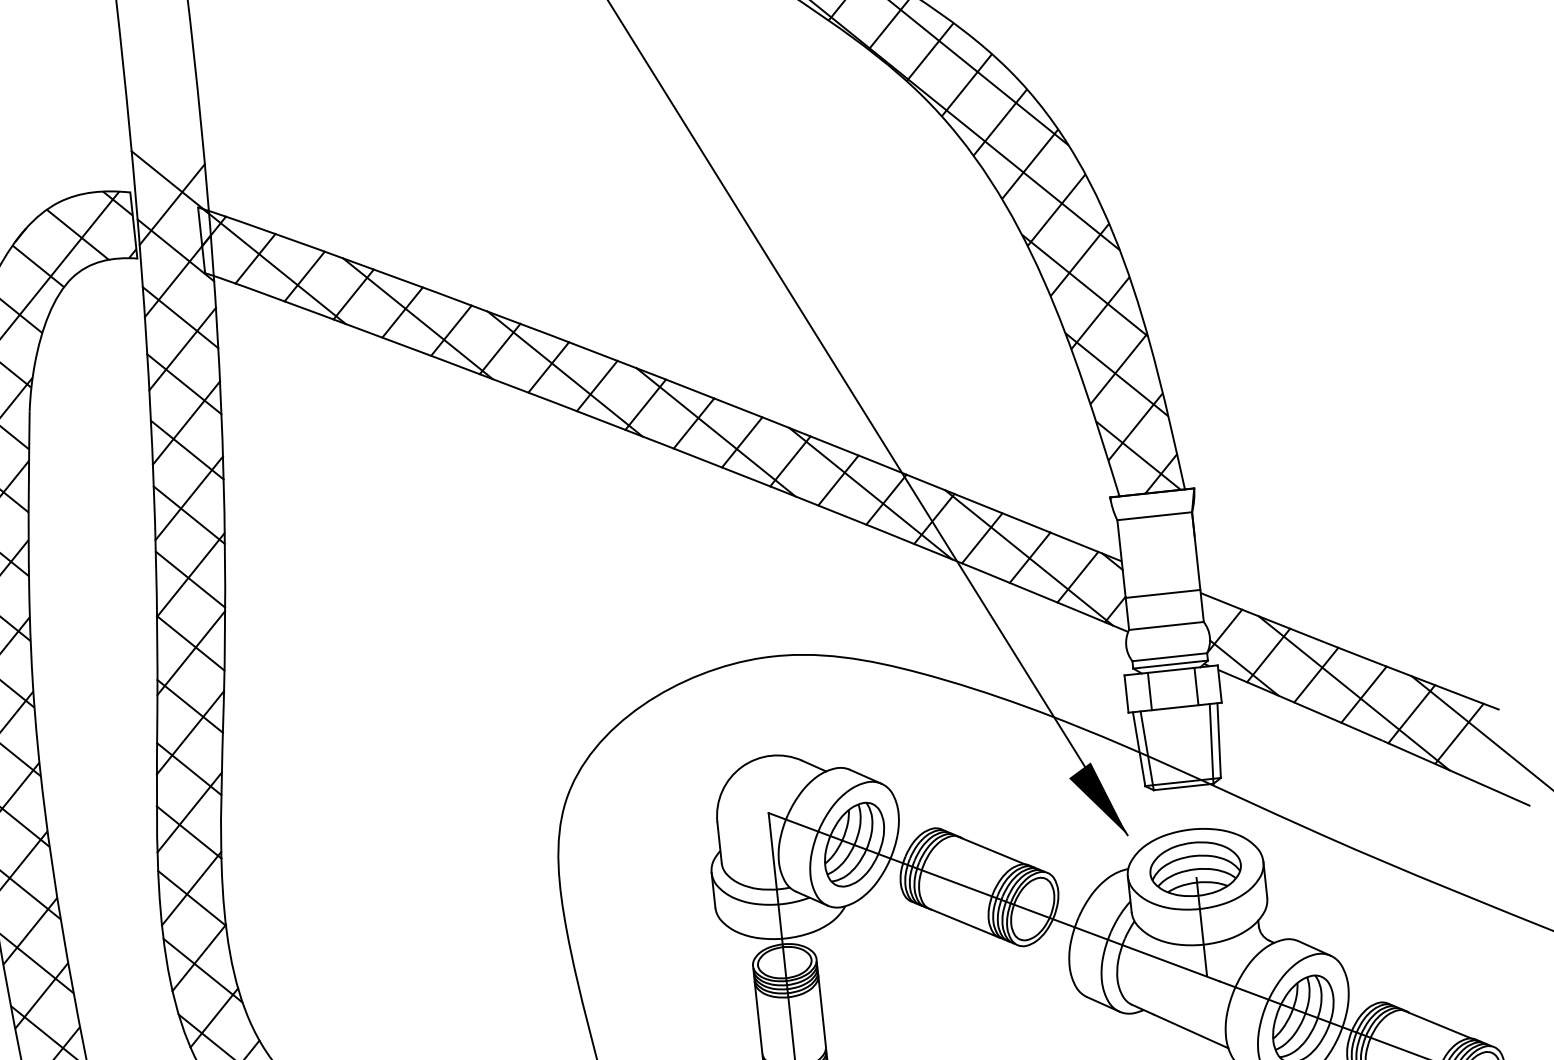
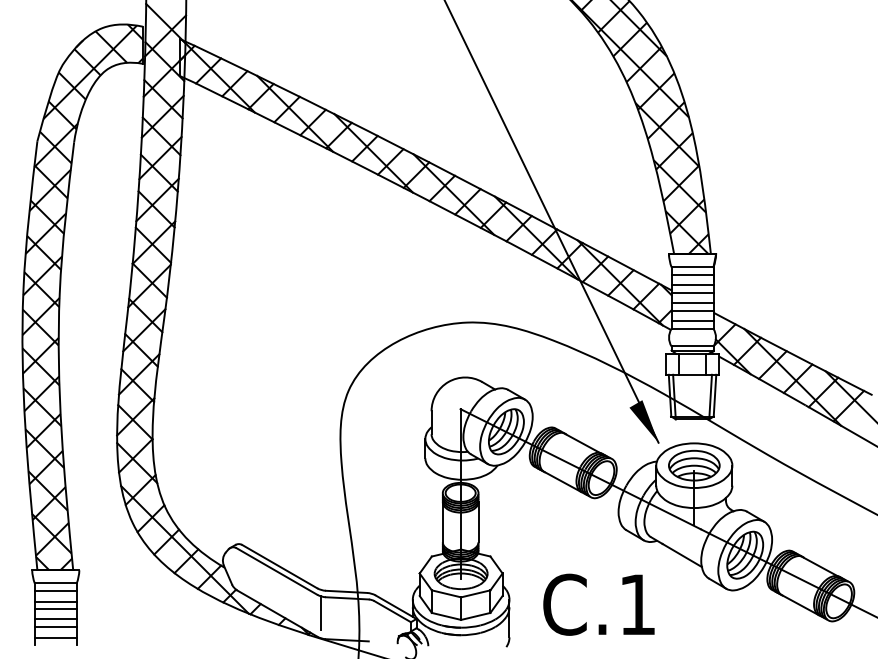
line: (1156, 529) -> (692, 274), added
line: (1158, 548) -> (692, 285), added
line: (1159, 561) -> (692, 292), added
line: (1161, 580) -> (692, 303), added
line: (1164, 612) -> (692, 321), added

